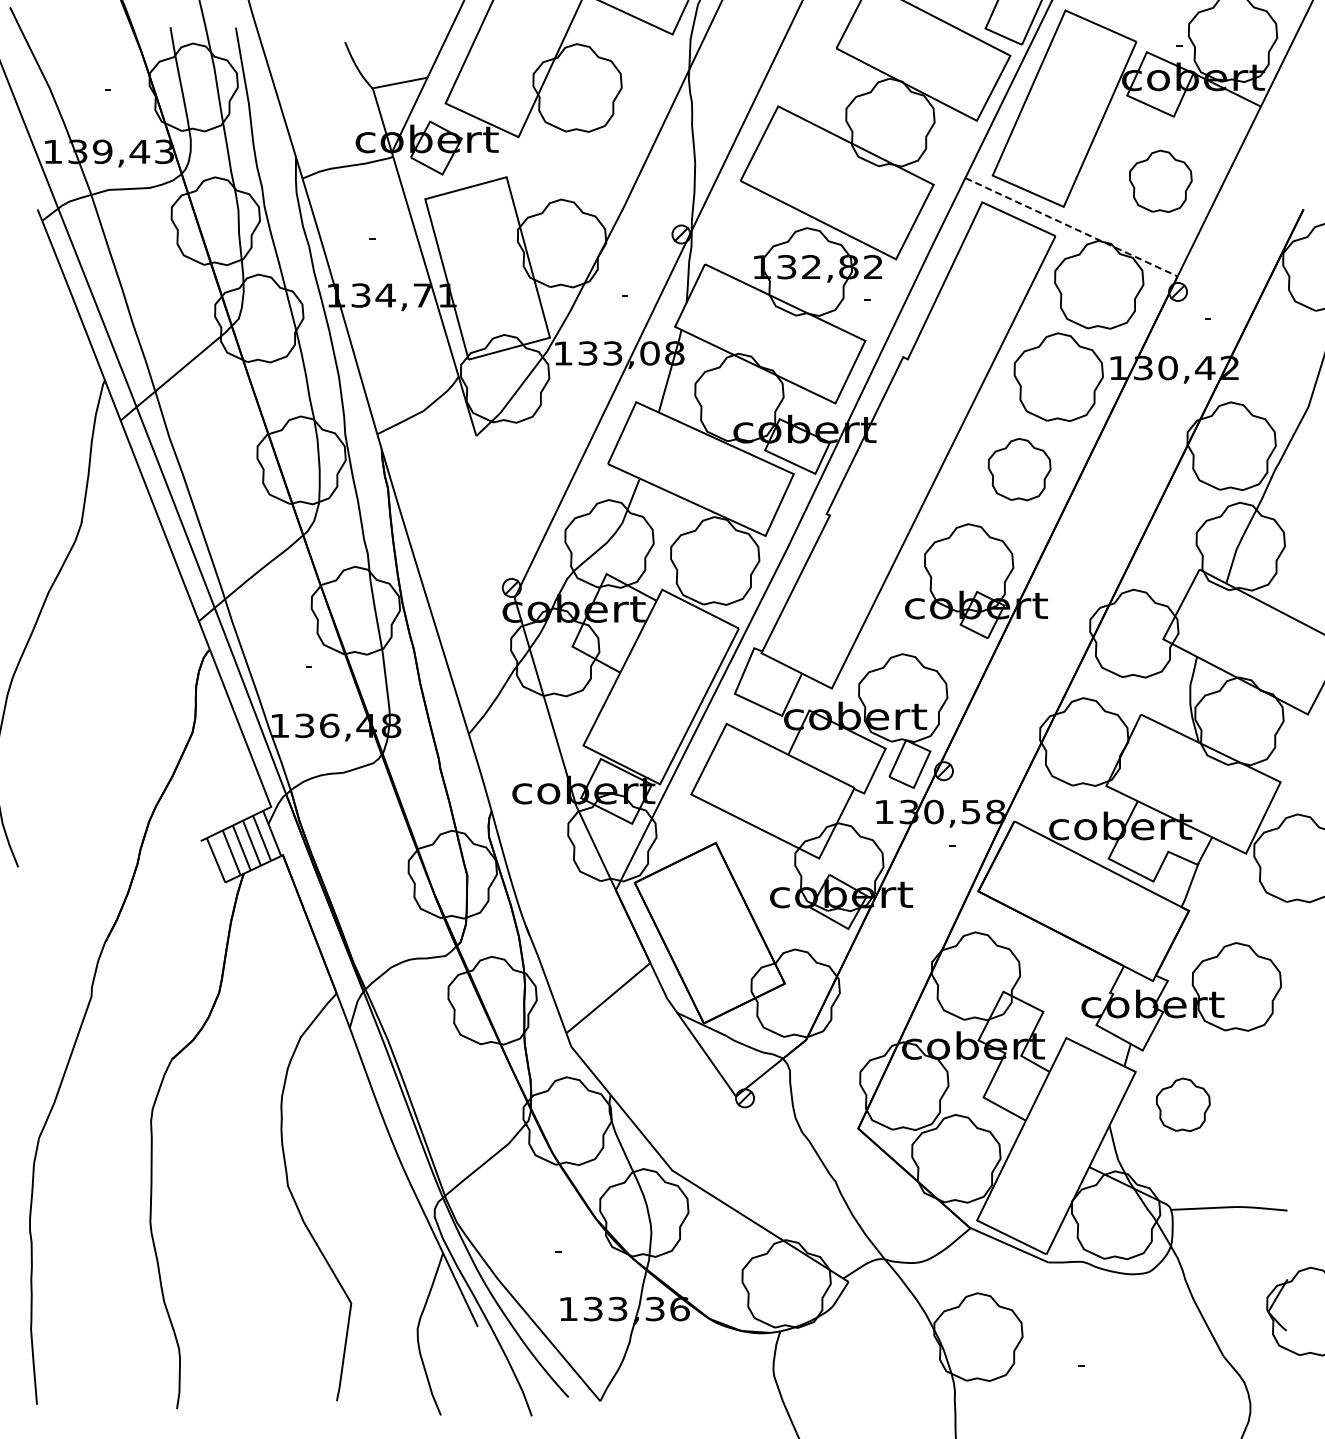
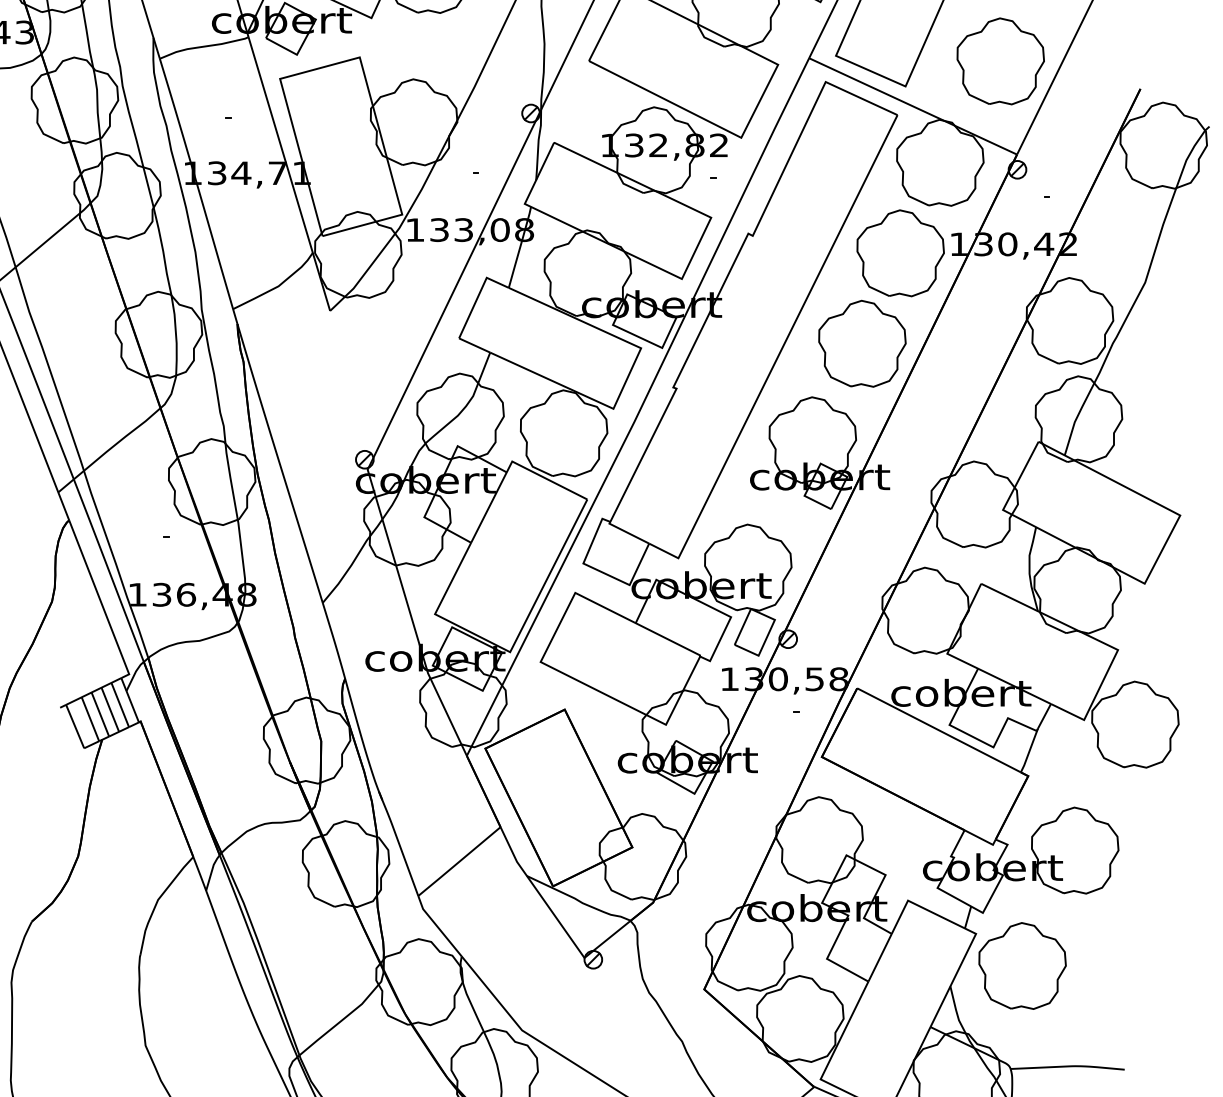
part: (1160, 181) -> (1000, 61), size x1.43
line: (1071, 227) -> (913, 106), dashed -> solid
part: (1019, 469) -> (862, 343), size x1.43
part: (1183, 1104) -> (1022, 965), size x1.67

